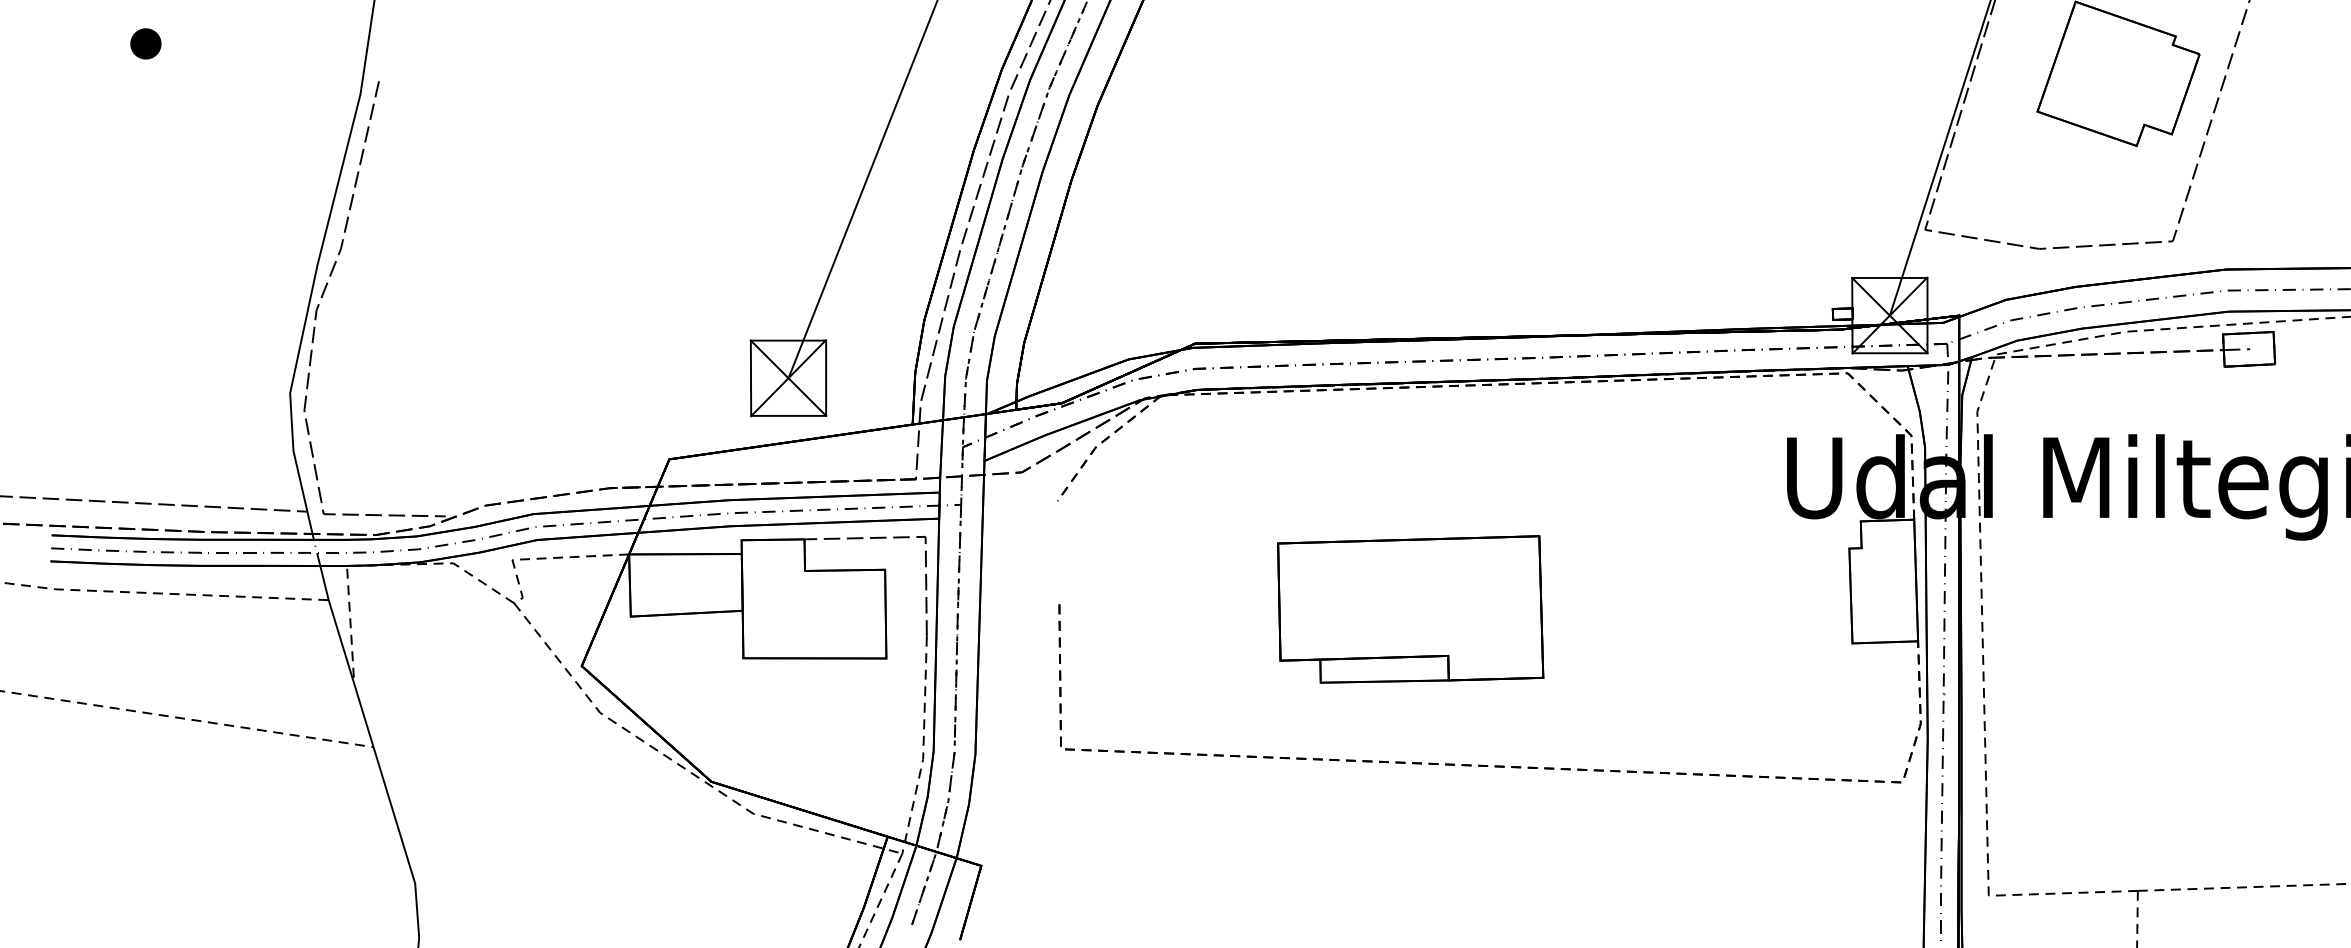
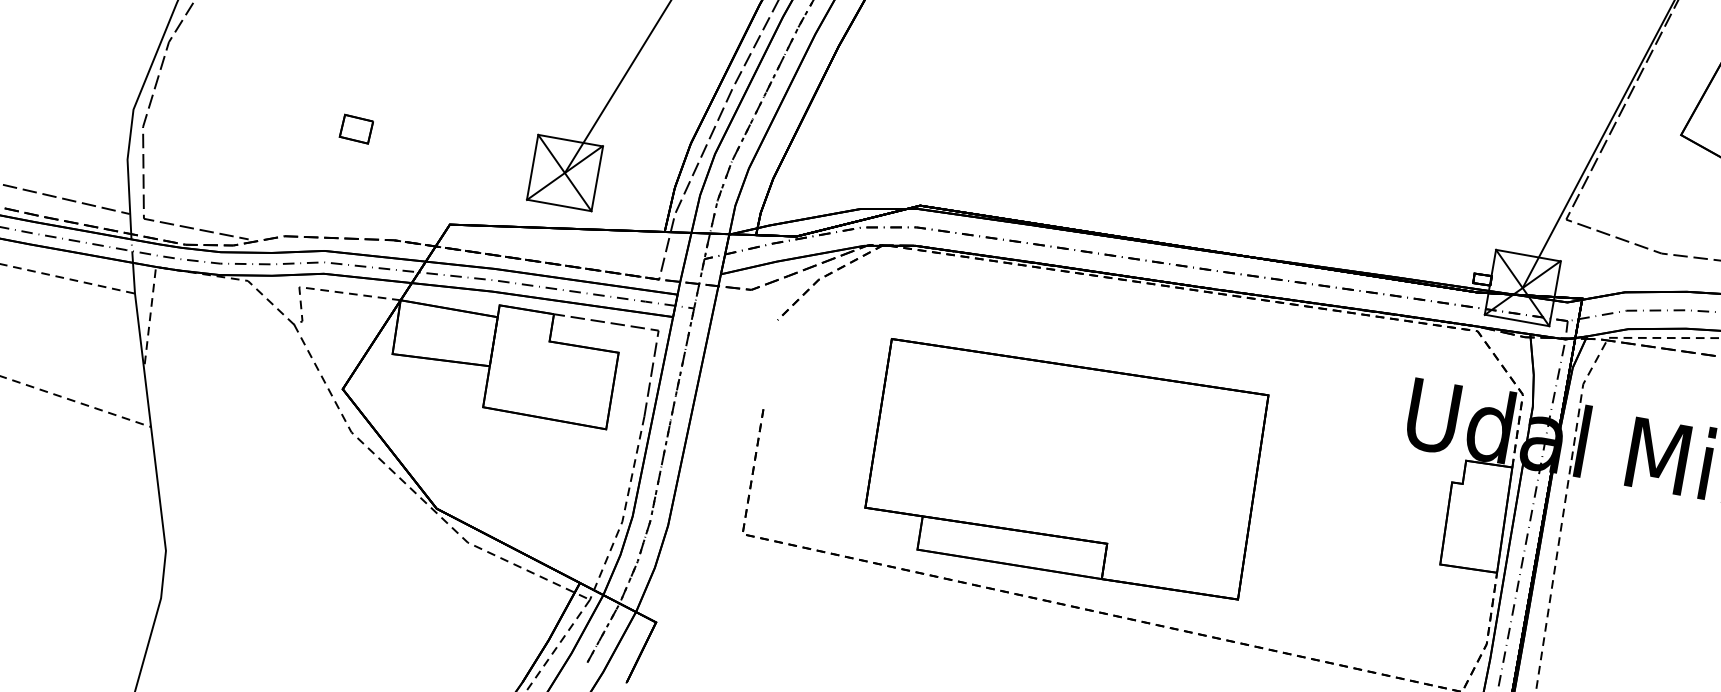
part: (544, 370) -> (356, 128), added
part: (1410, 609) -> (1064, 467), size x1.67

